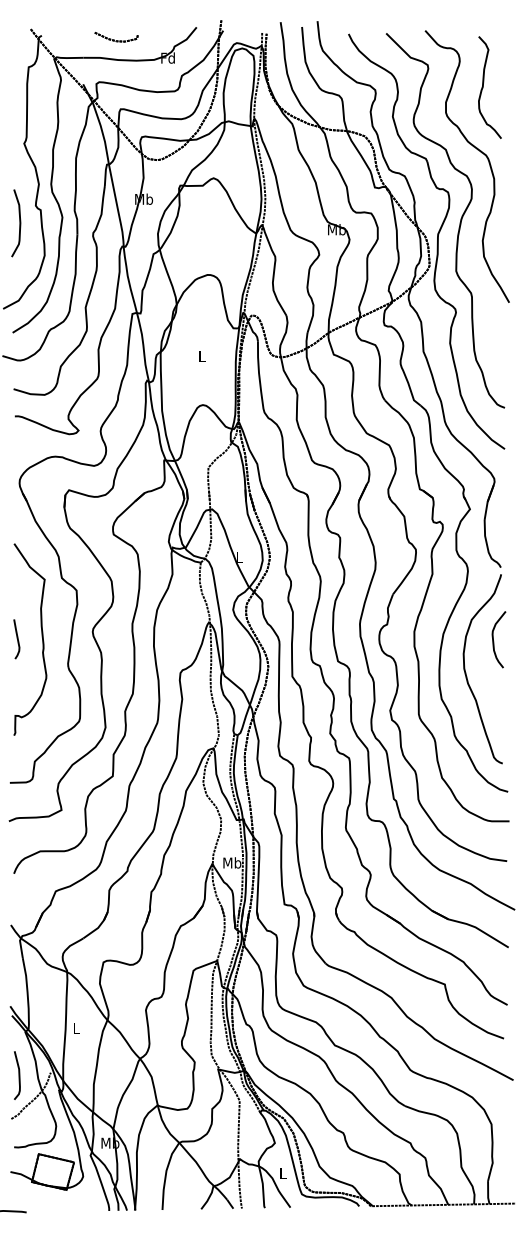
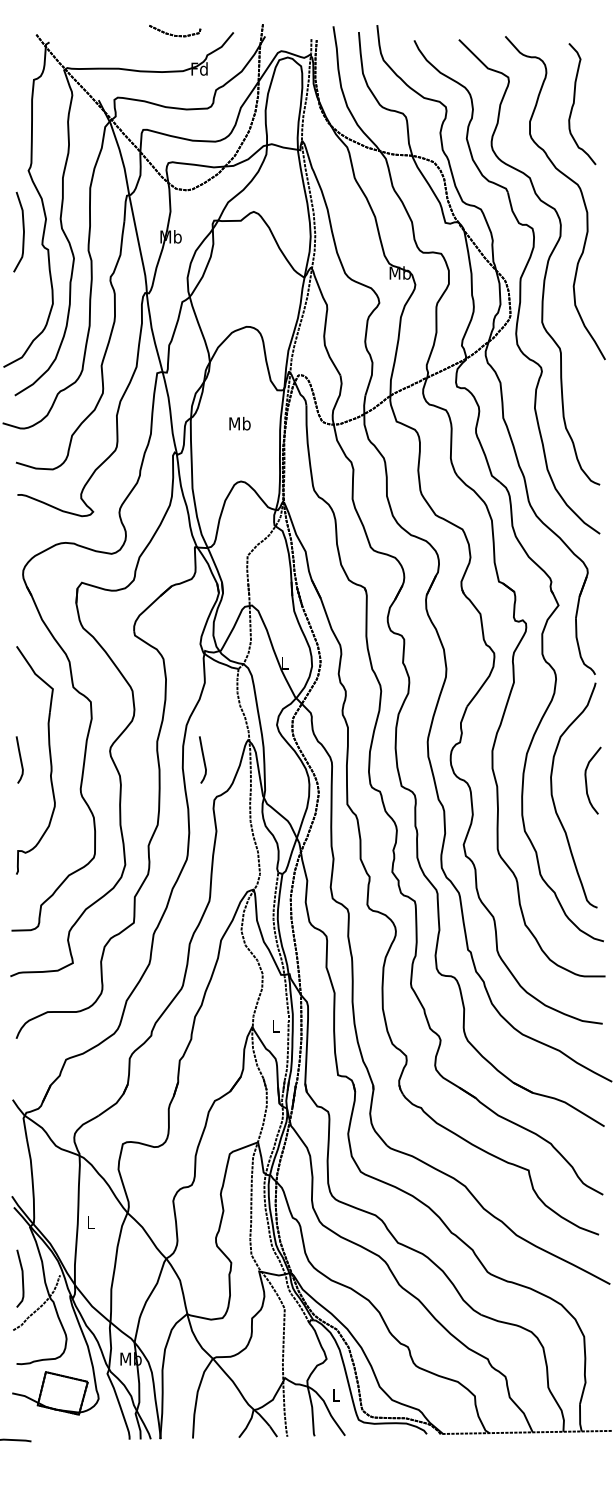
part: (116, 36) -> (175, 30), moved
curve: (19, 223) -> (22, 232), moved
text: (201, 356) -> (239, 423), L -> Mb
curve: (170, 638) -> (202, 759), added
curve: (494, 641) -> (587, 782), moved
text: (232, 862) -> (276, 1025), Mb -> L

